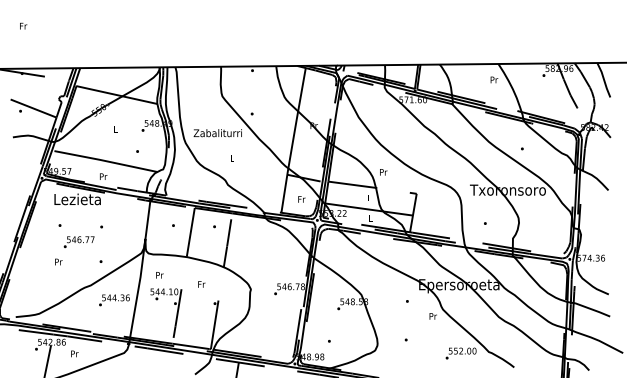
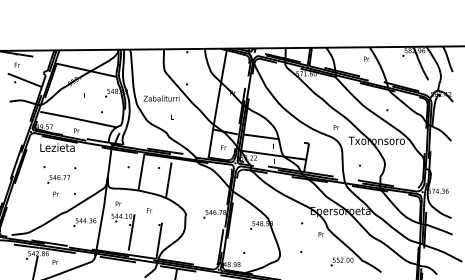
text: (23, 25) -> (17, 64), moved
text: (383, 172) -> (336, 127), moved
text: (58, 261) -> (55, 193), moved

